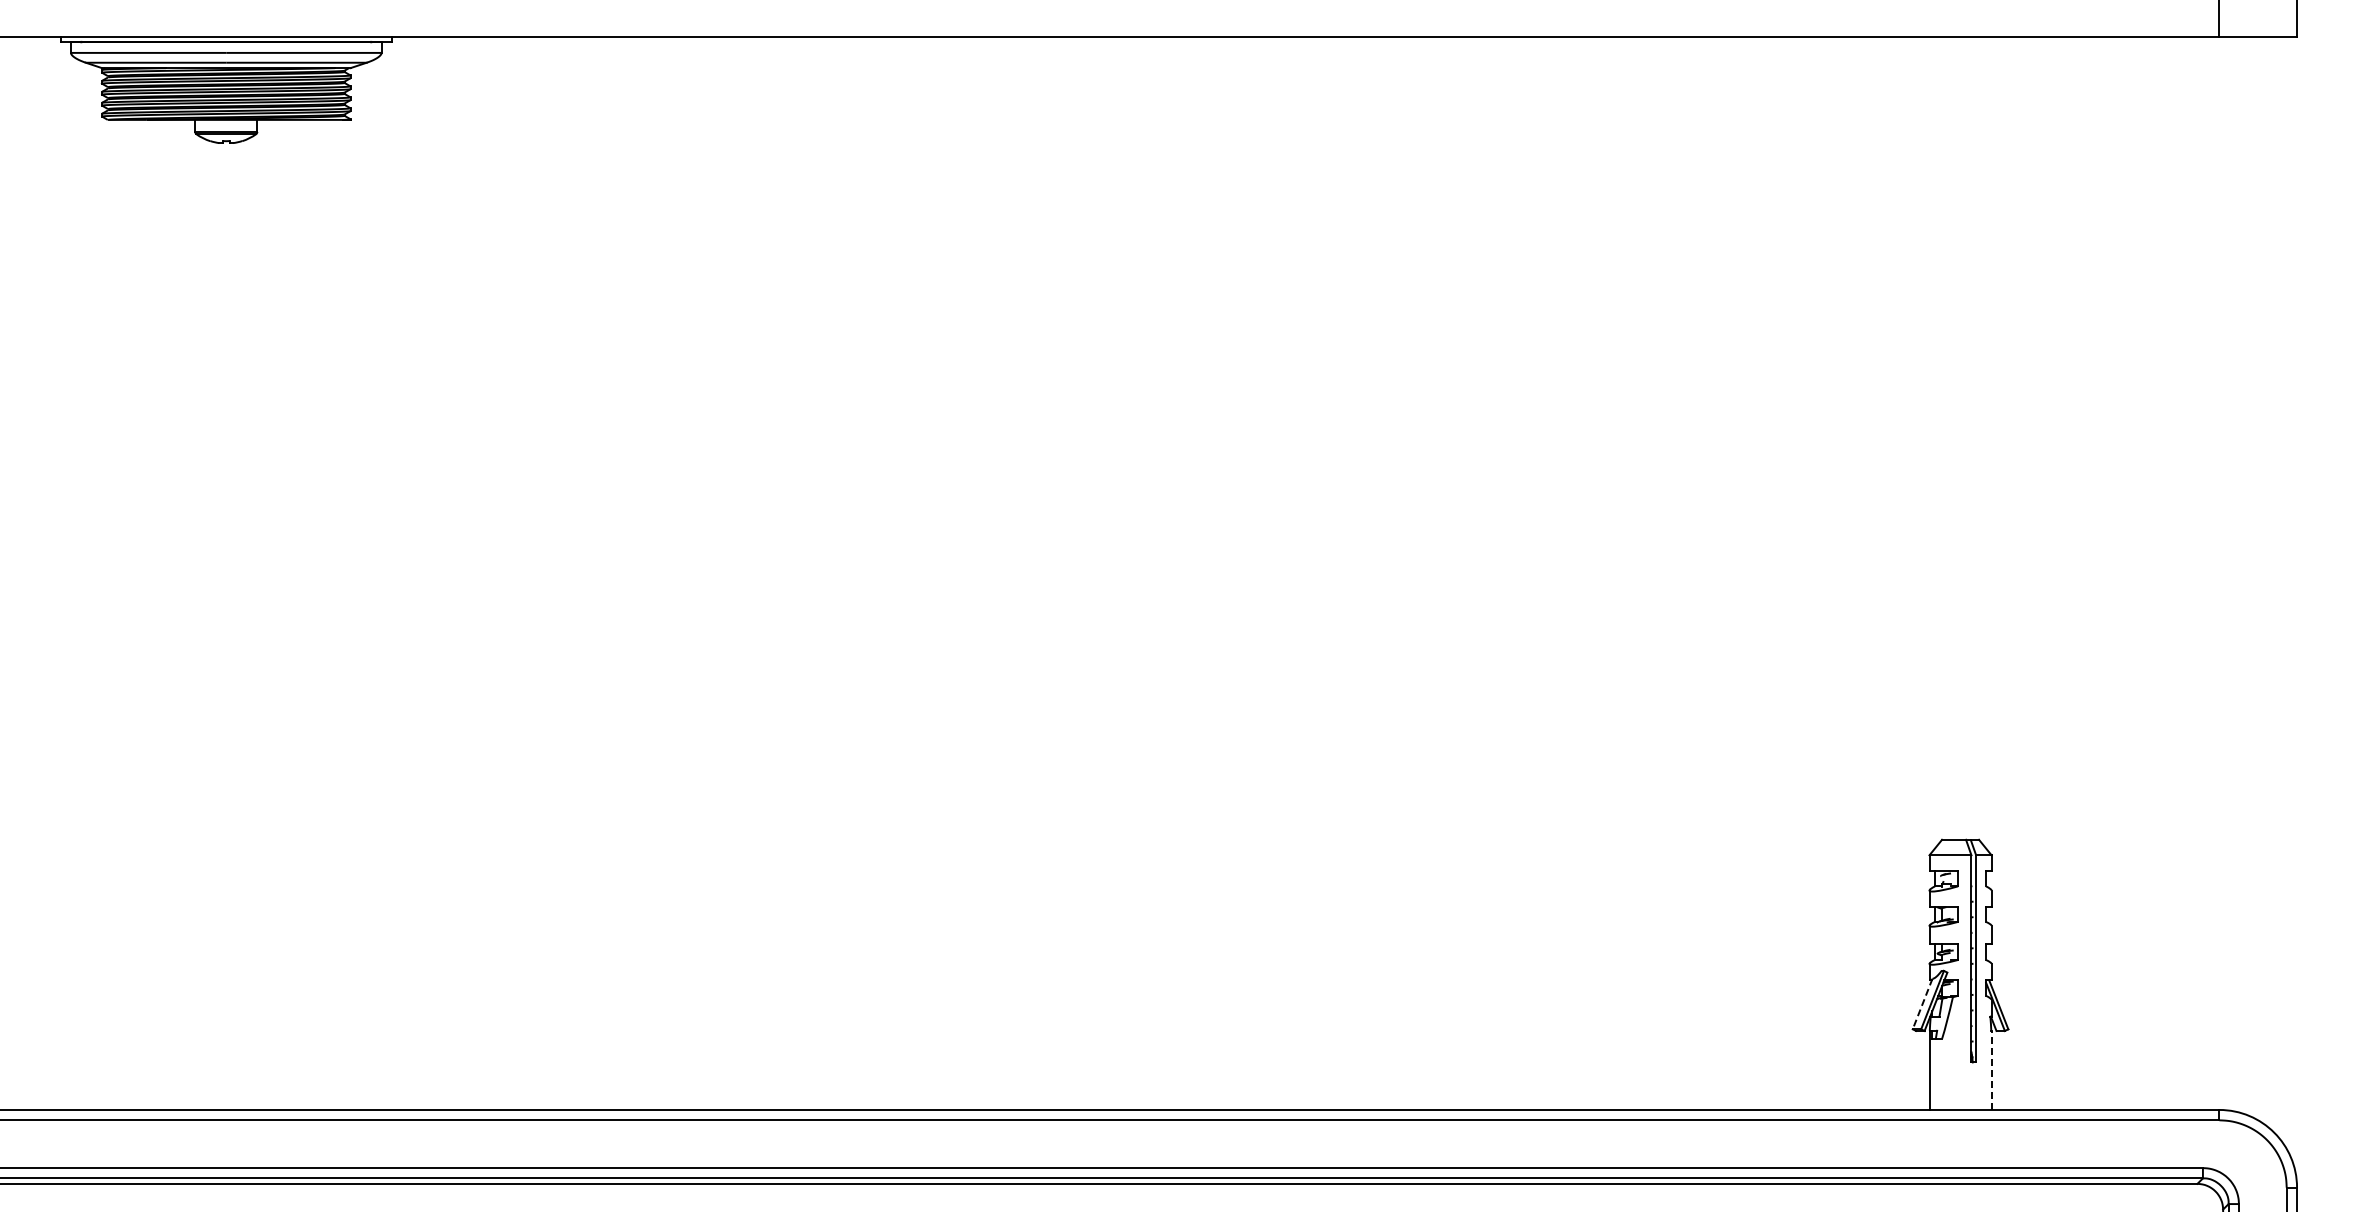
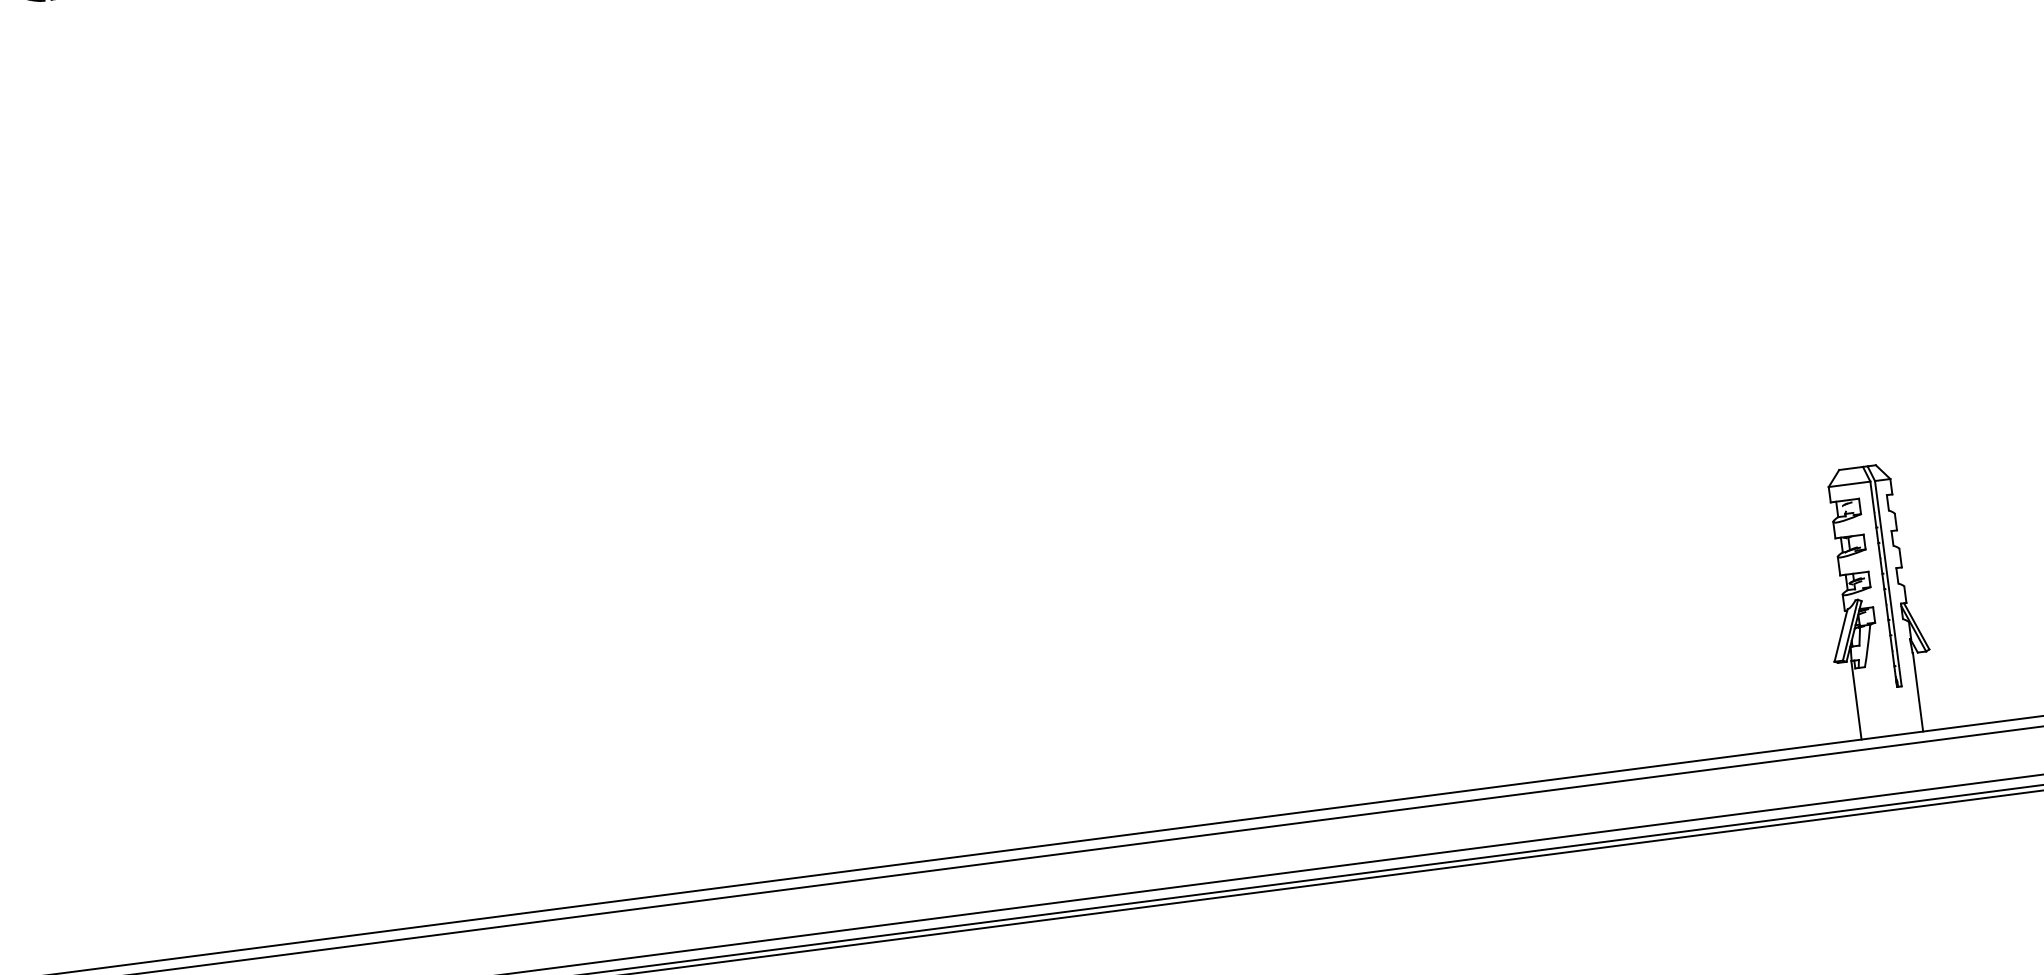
line: (1922, 1004) -> (1841, 635), dashed -> solid
line: (1991, 1070) -> (1917, 692), dashed -> solid

